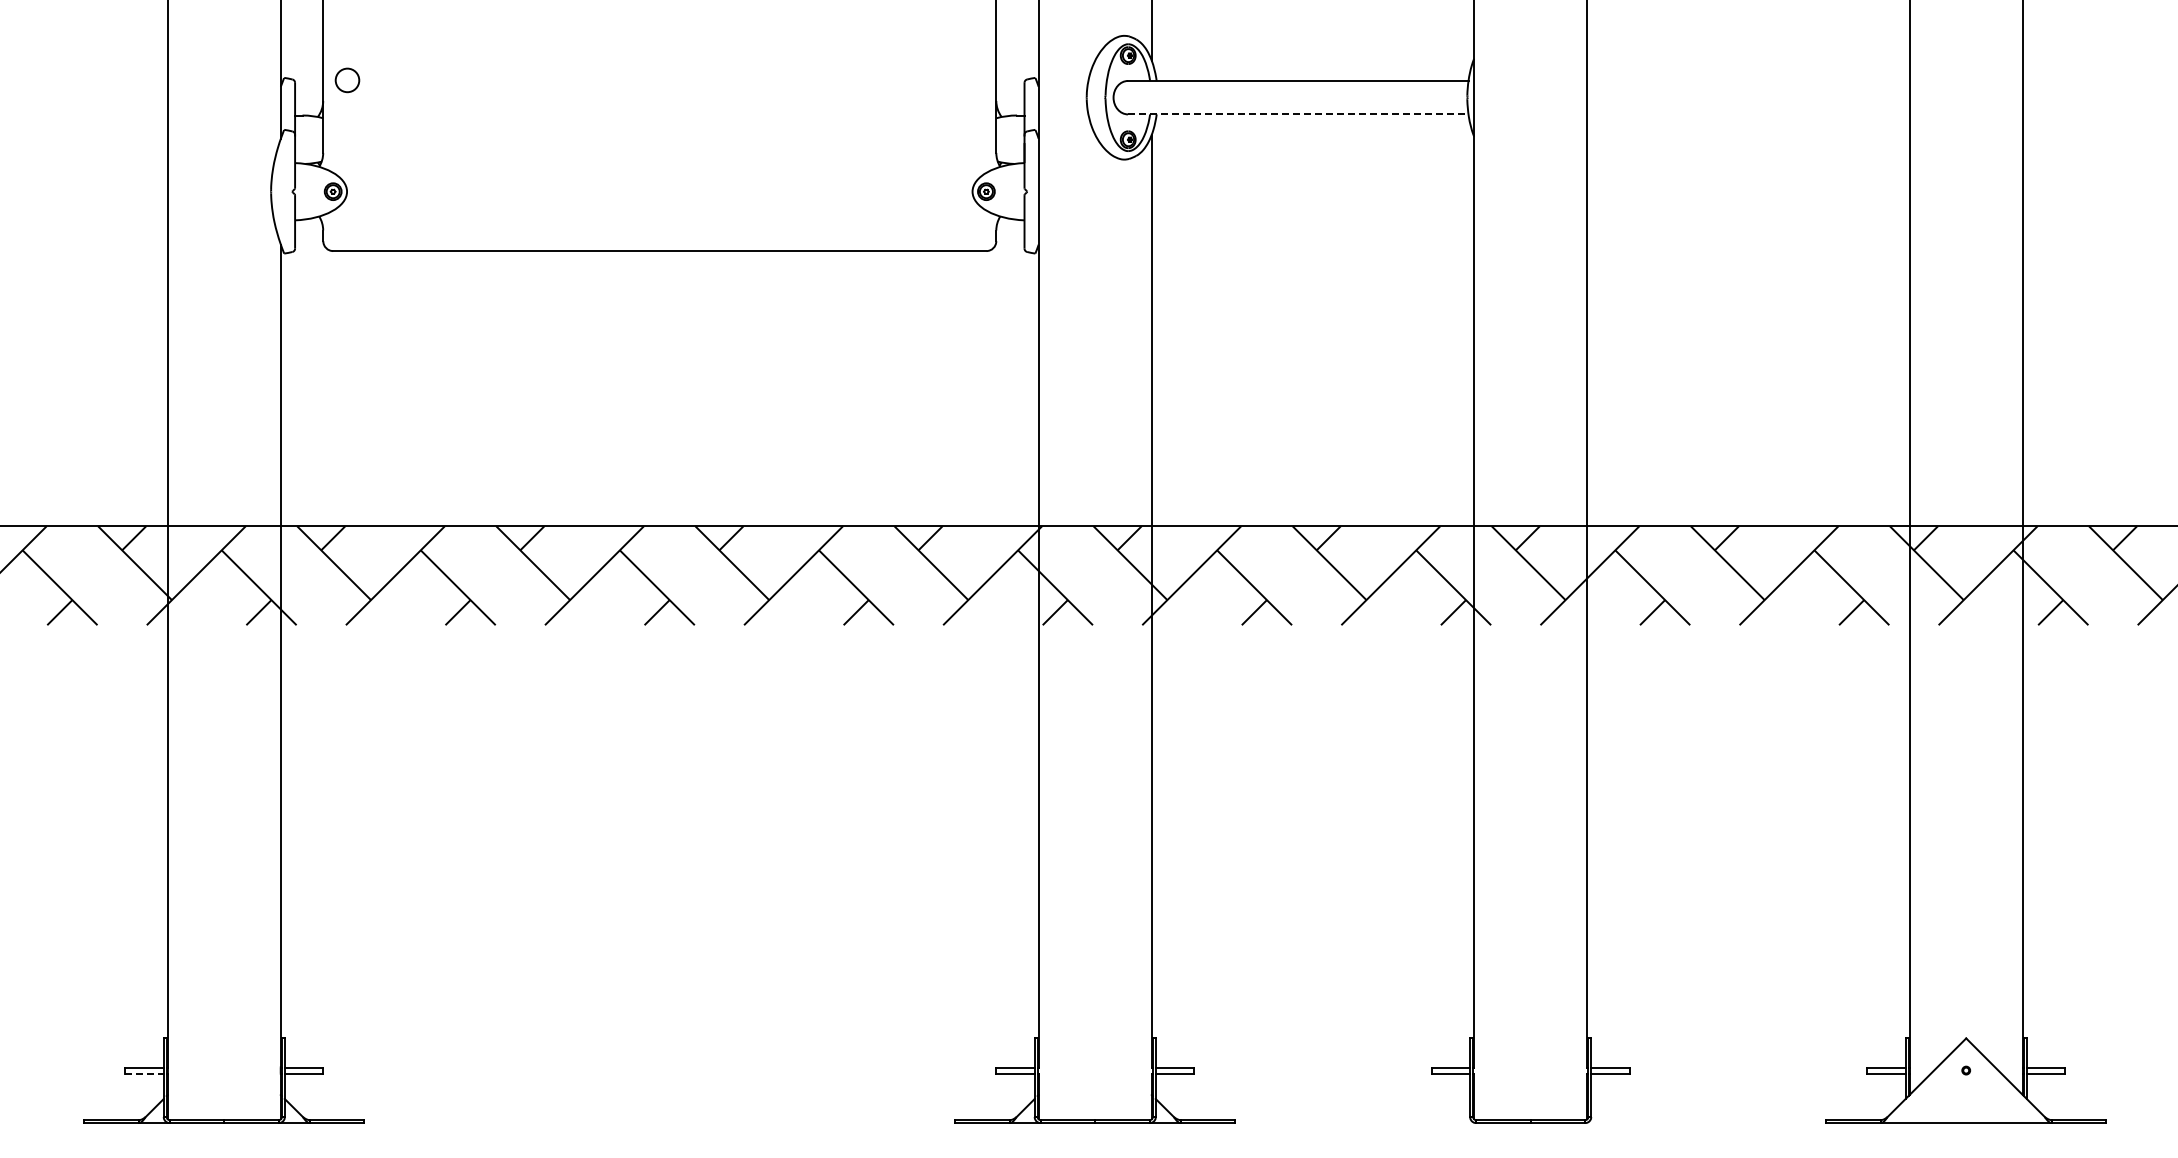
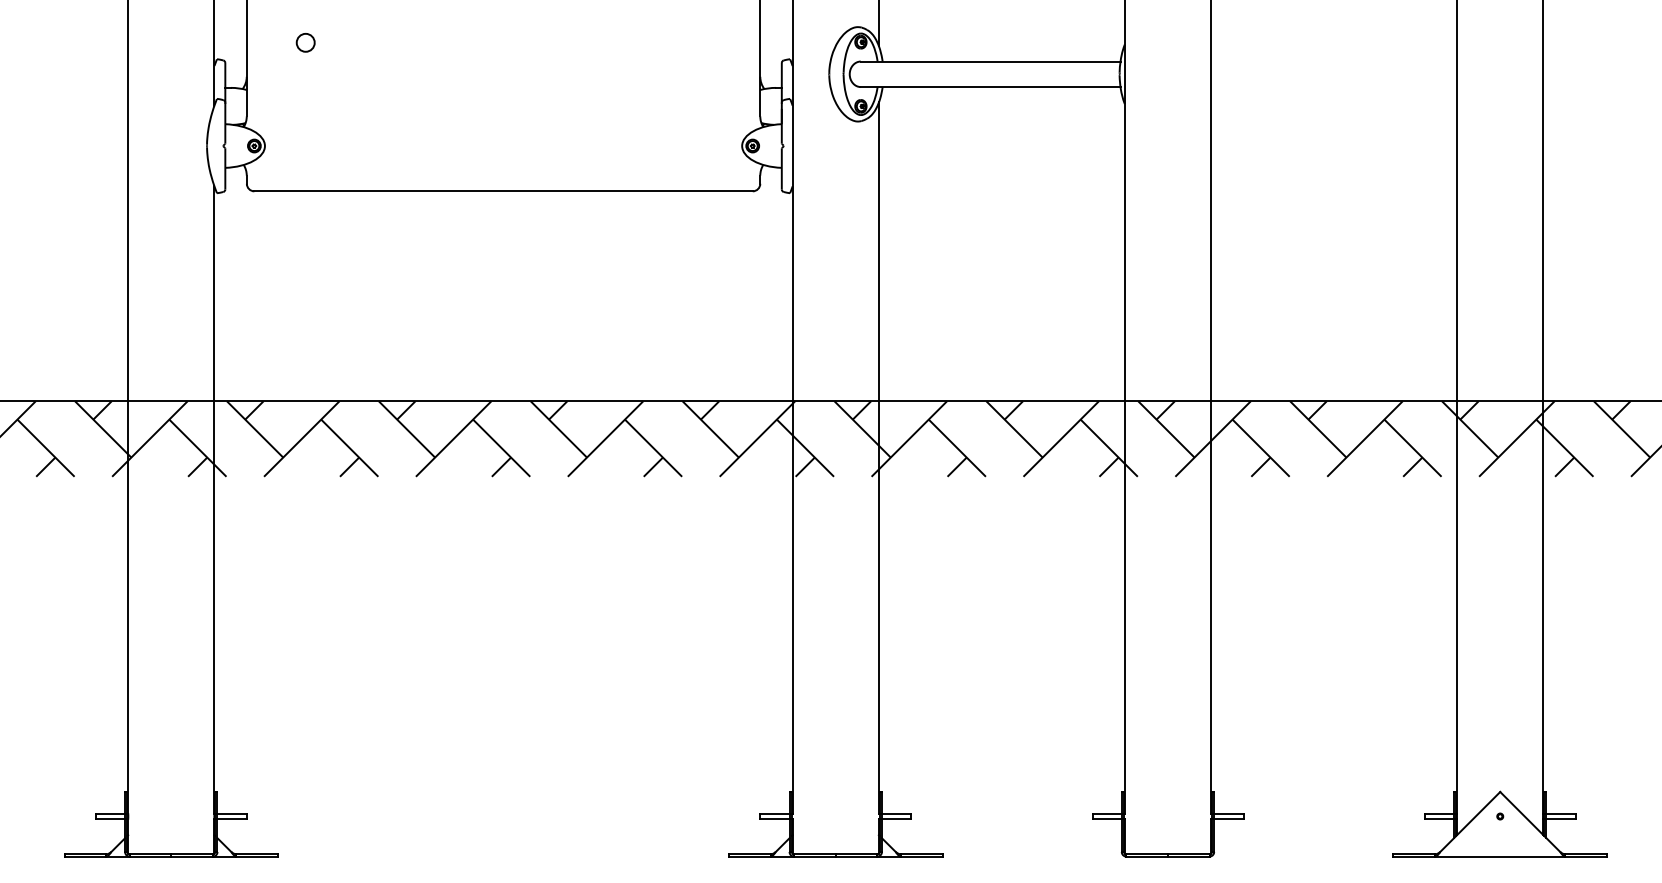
circle: (347, 80) -> (305, 42), moved
line: (1298, 114) -> (990, 87), dashed -> solid
line: (145, 1073) -> (111, 818), dashed -> solid

